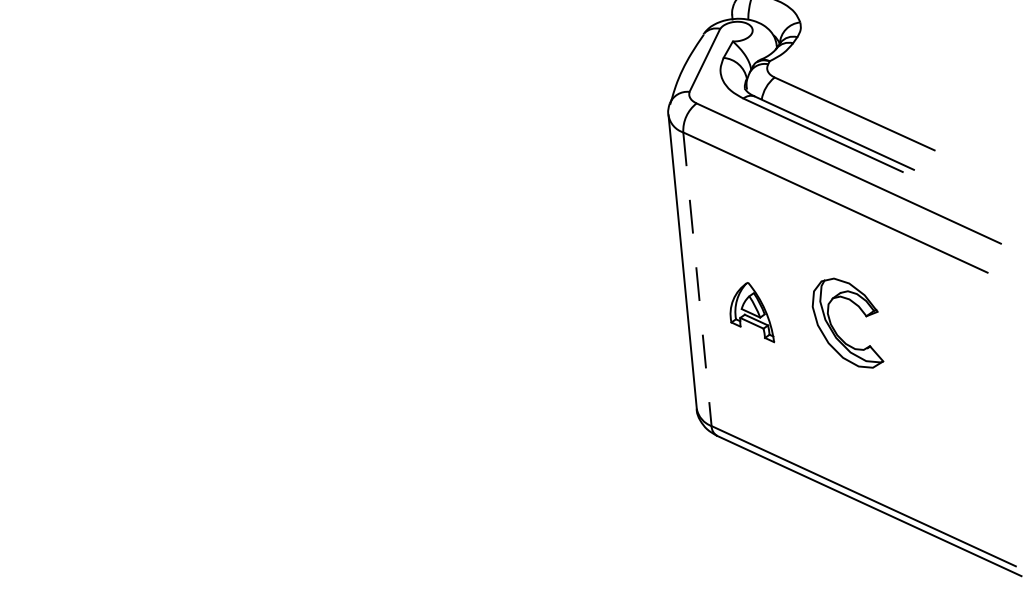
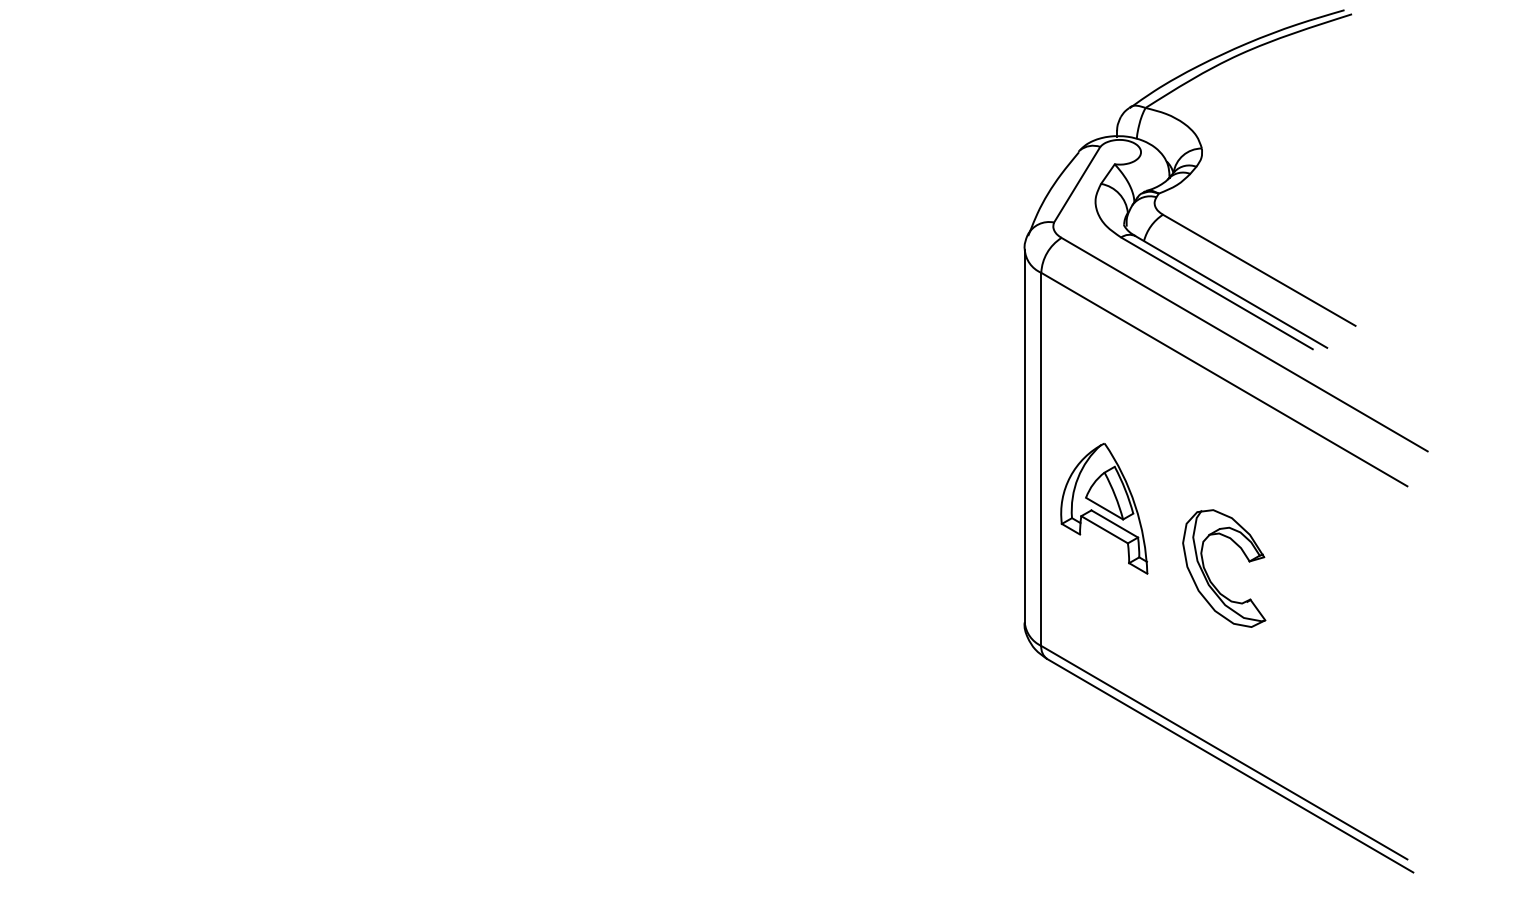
line: (697, 279) -> (1041, 459), dashed -> solid
part: (750, 313) -> (1104, 508), size x1.67
part: (836, 331) -> (1209, 576), moved

